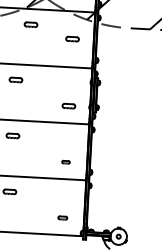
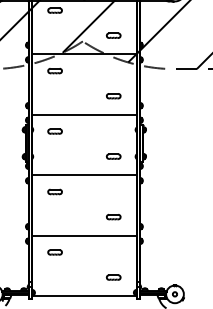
part: (30, 24) -> (54, 70), moved
part: (72, 39) -> (113, 96), moved
part: (65, 162) -> (113, 217), size x1.67
part: (62, 218) -> (113, 277), size x1.43

